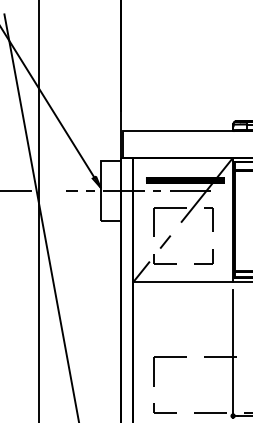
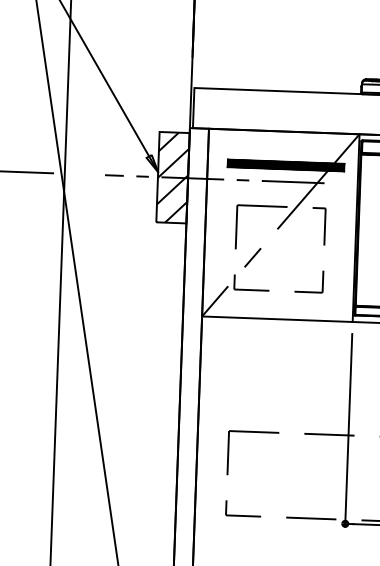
hatch: (110, 190) -> (172, 176), added

